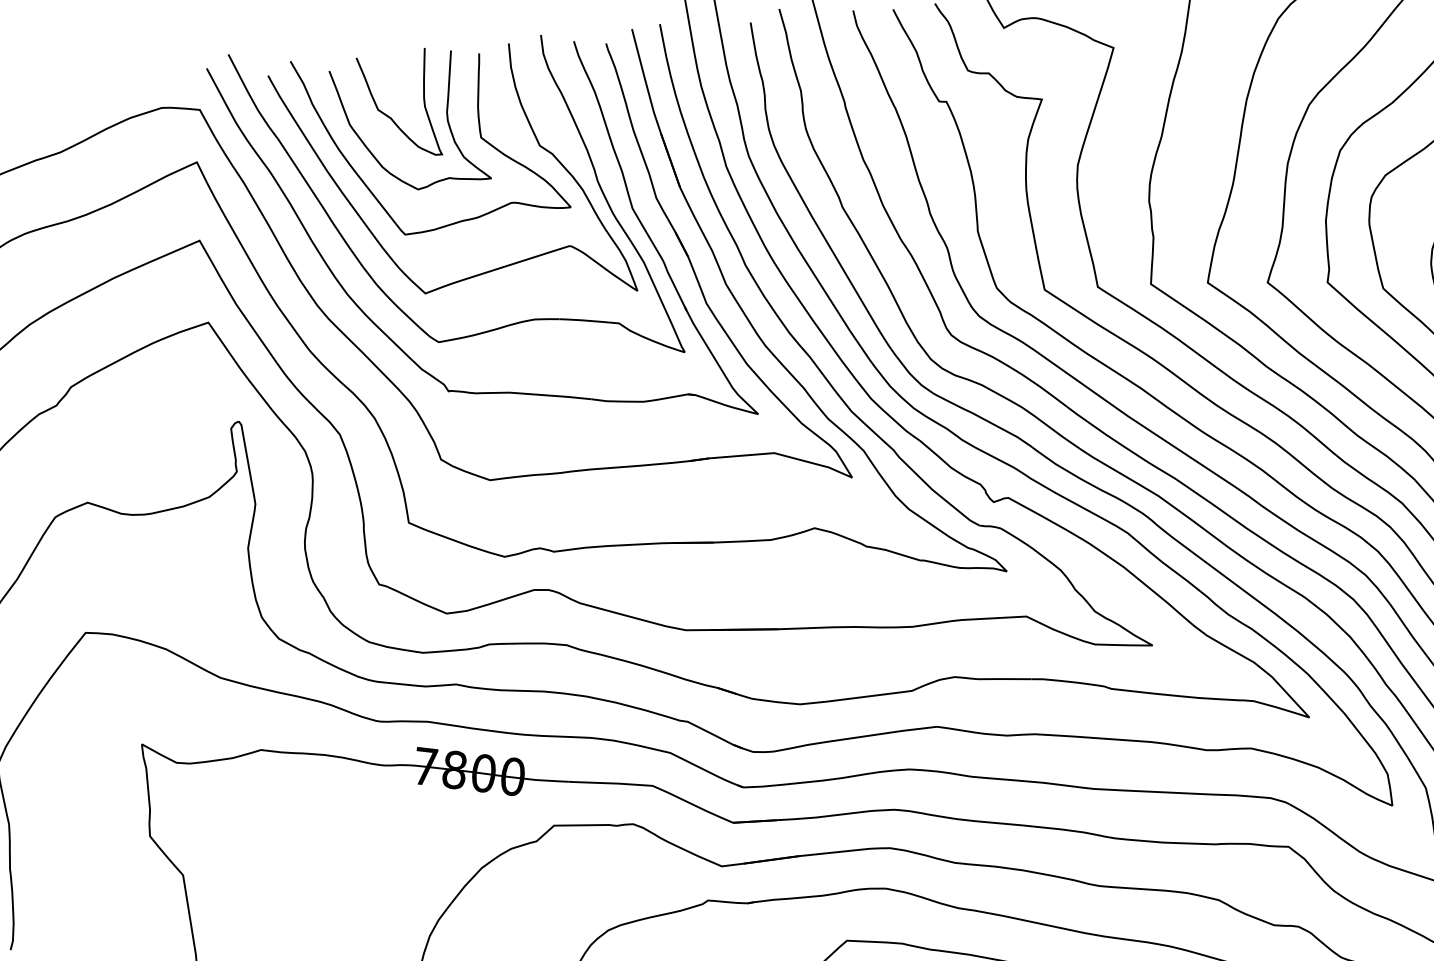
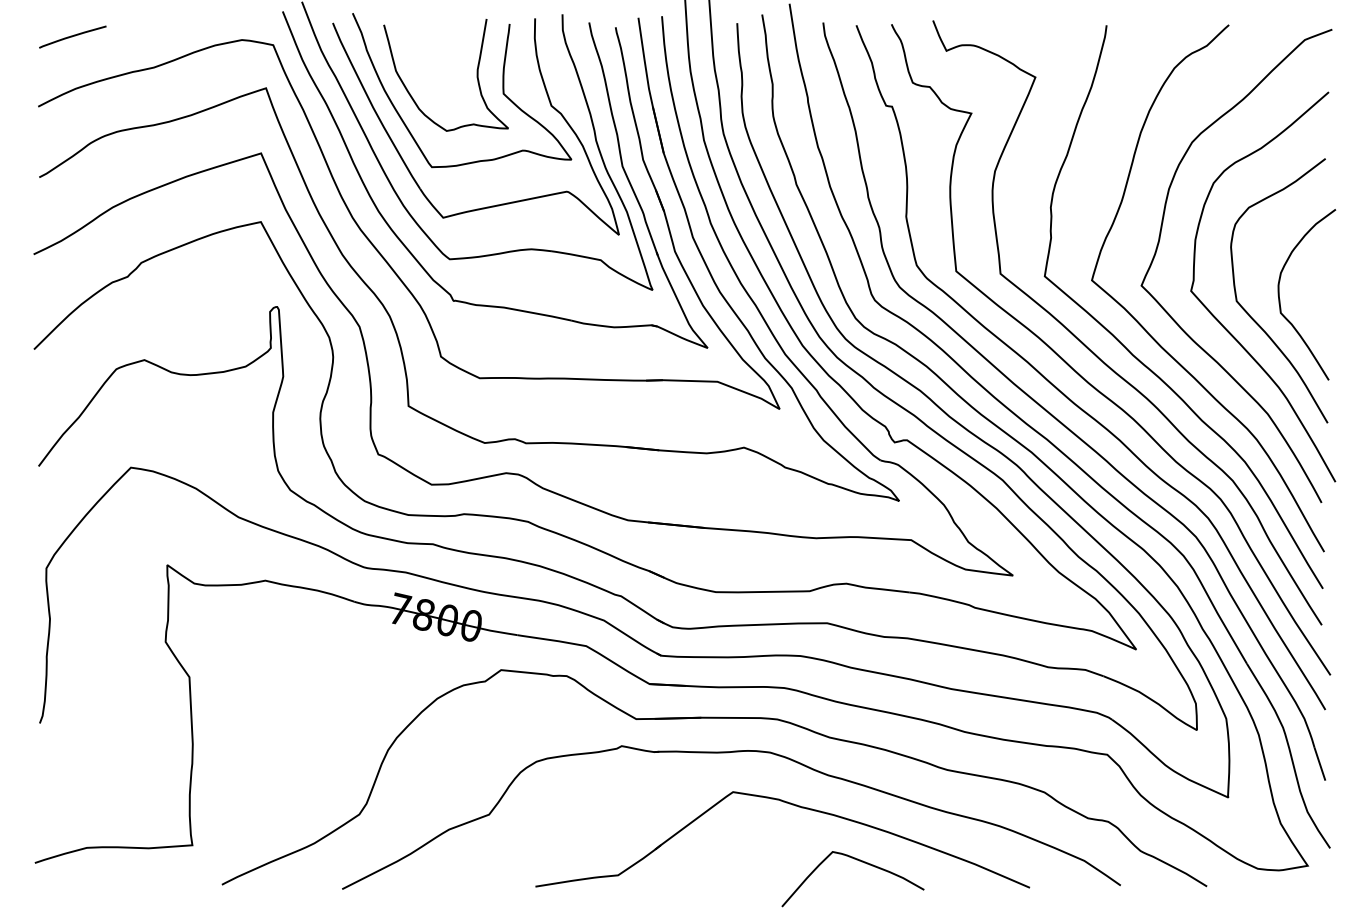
curve: (389, 115) -> (429, 67), removed

